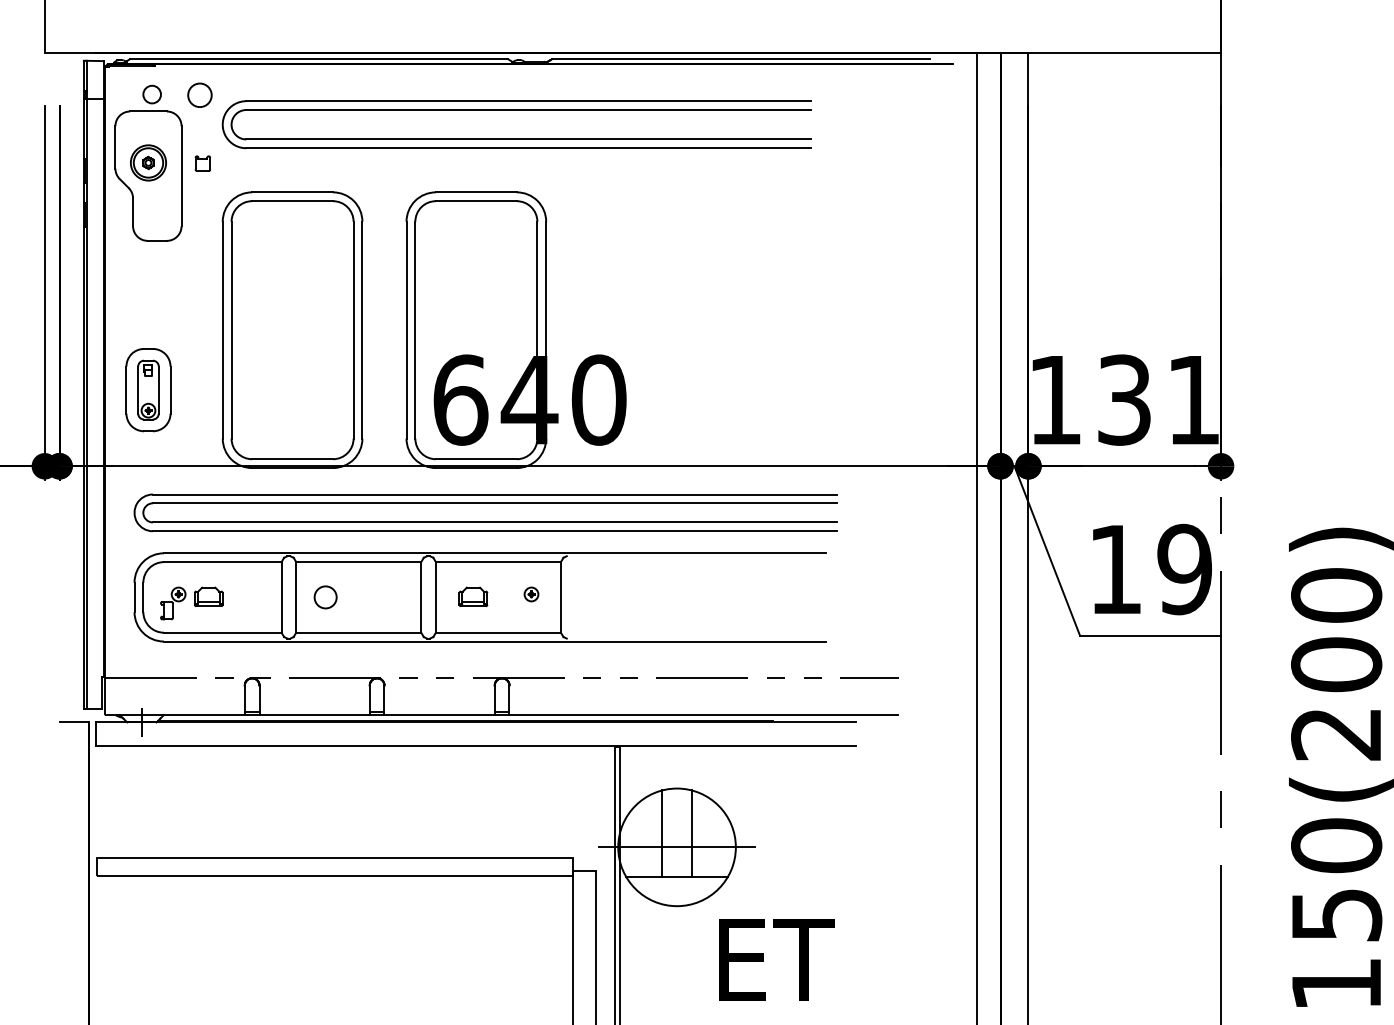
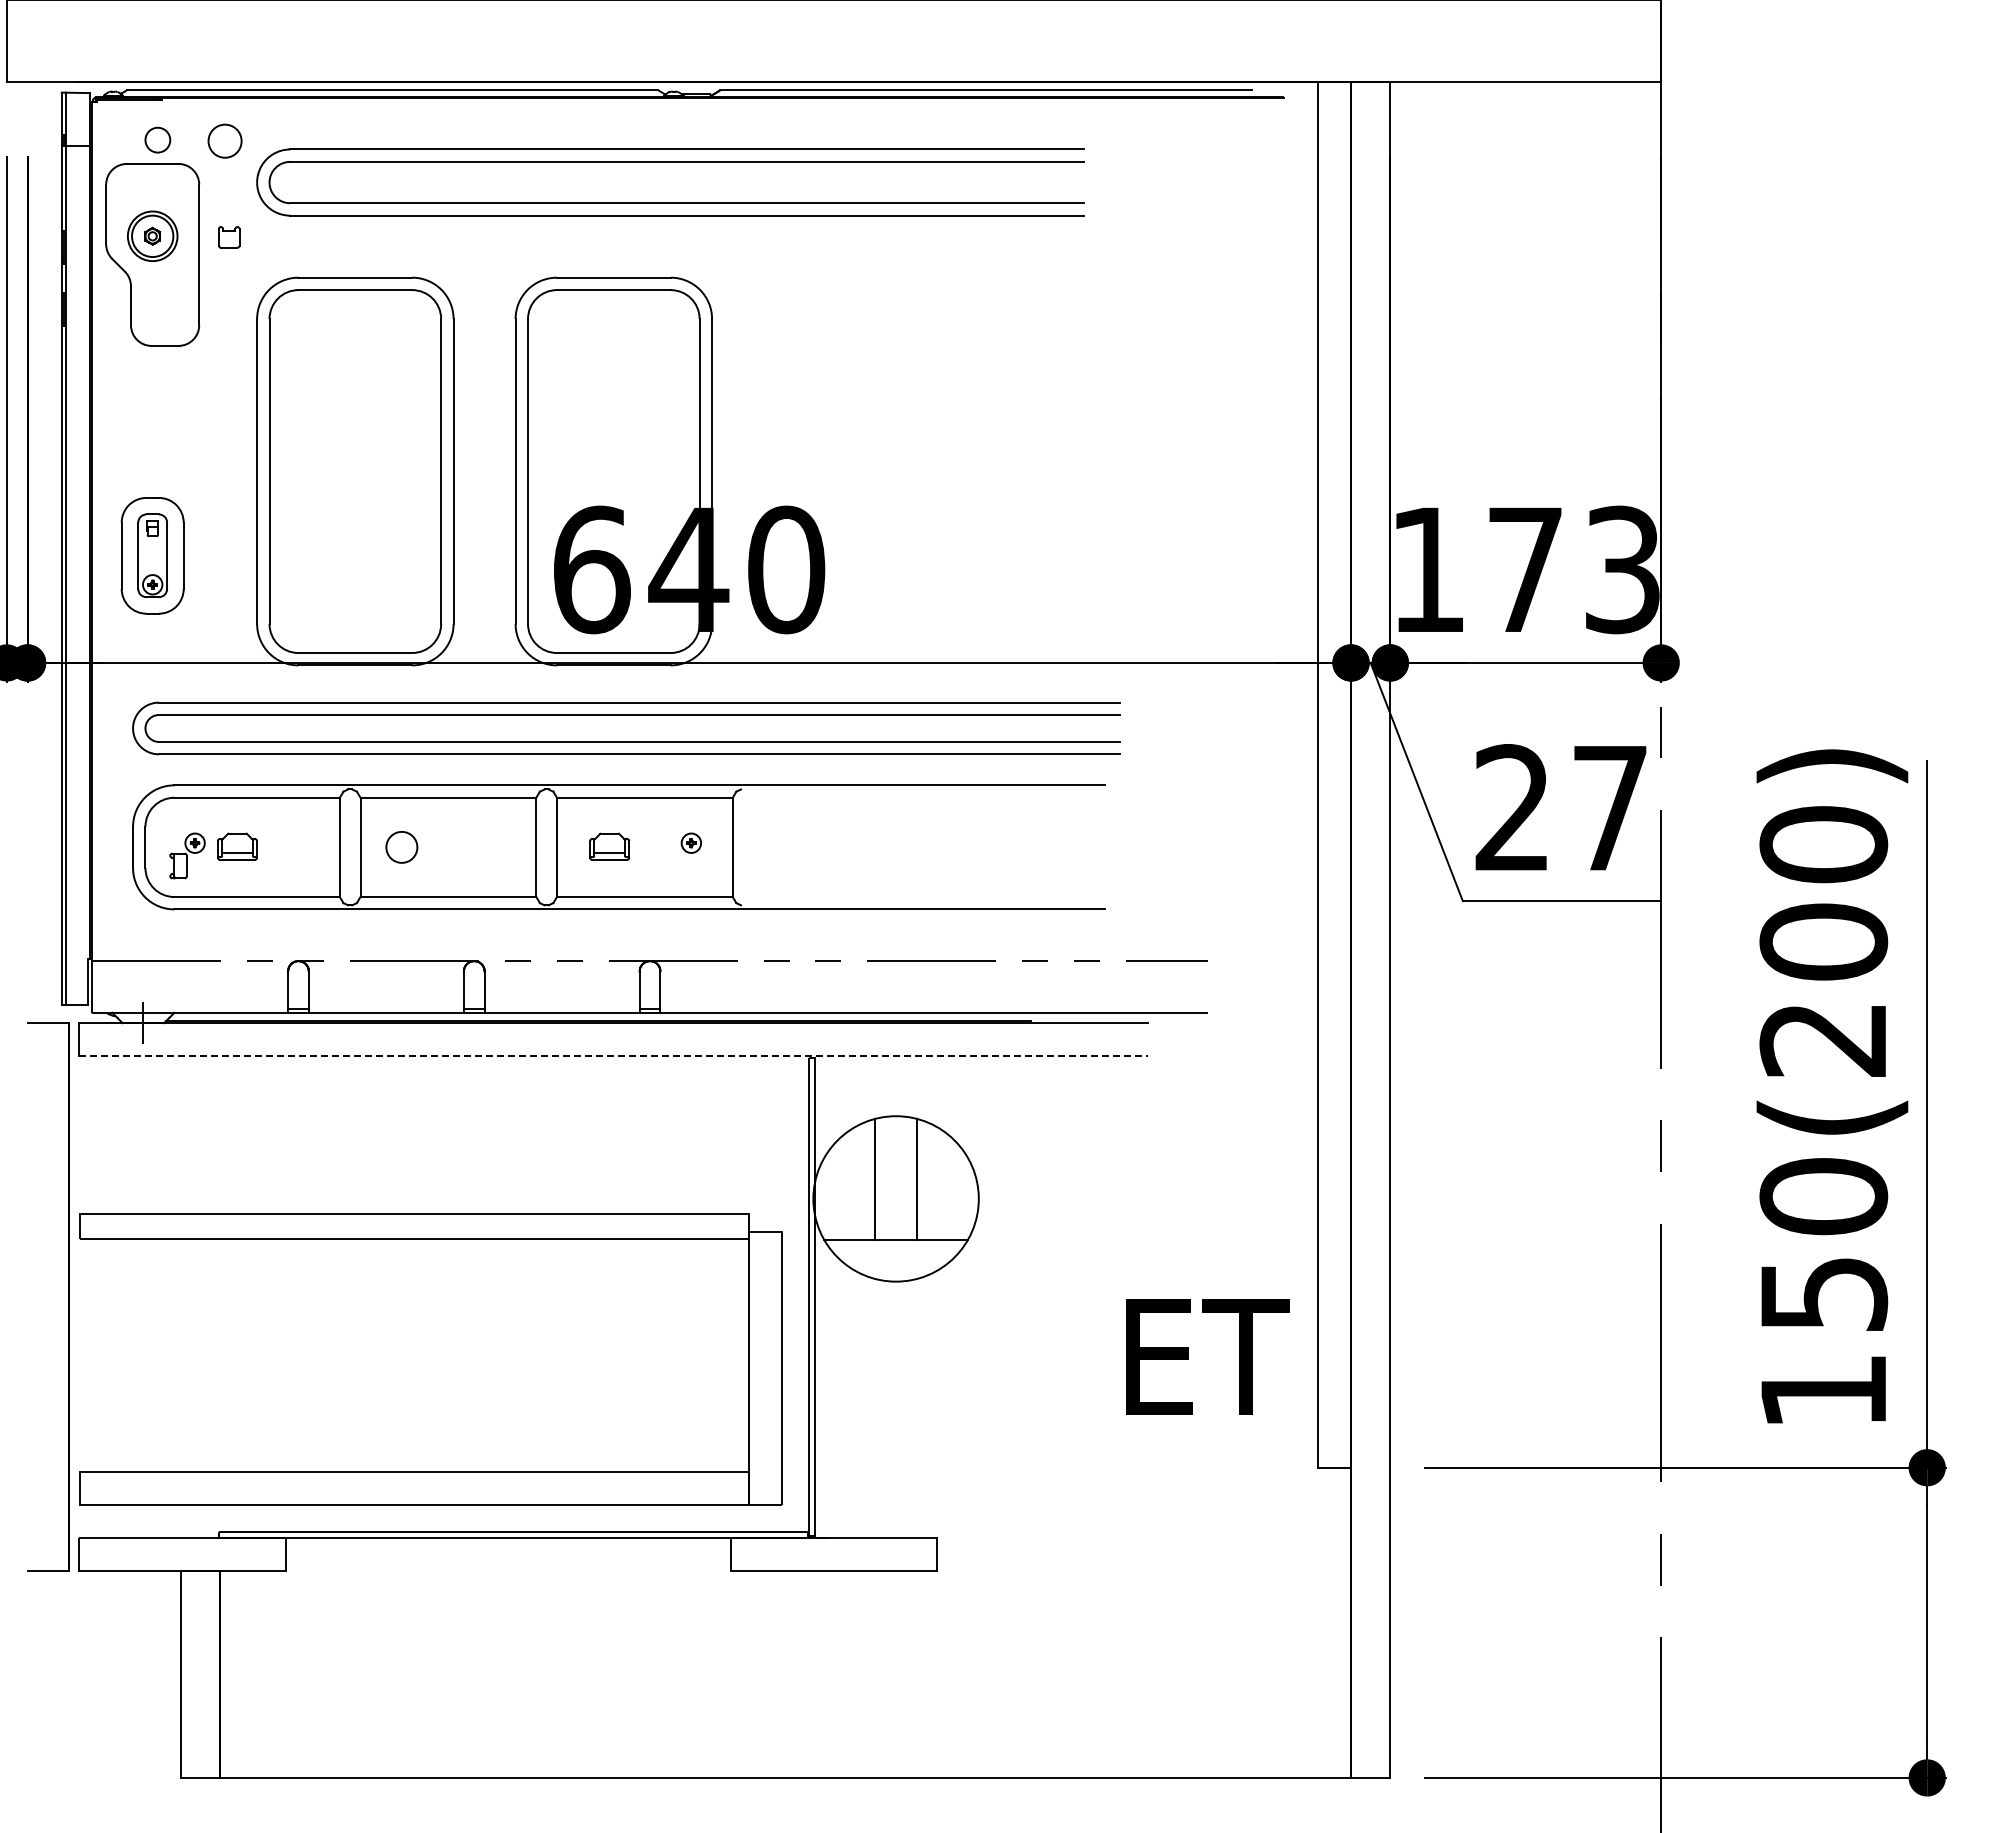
text: (1158, 399) -> (1573, 569), 131 -> 173
text: (1150, 569) -> (1561, 808), 19 -> 27
line: (476, 746) -> (613, 1056), solid -> dashed
line: (676, 847) -> (895, 1198), removed
text: (776, 959) -> (1207, 1356), moved

